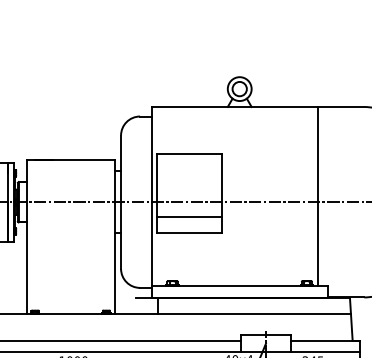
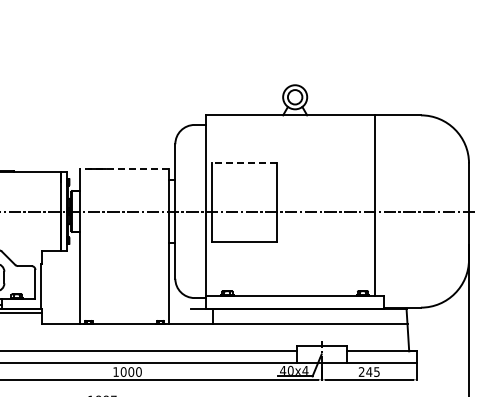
line: (189, 154) -> (244, 163), solid -> dashed
line: (70, 159) -> (124, 168), solid -> dashed
line: (189, 217) -> (244, 226), removed

